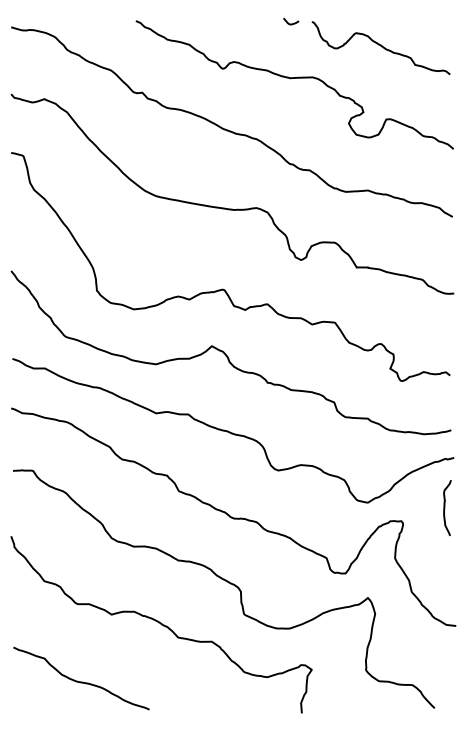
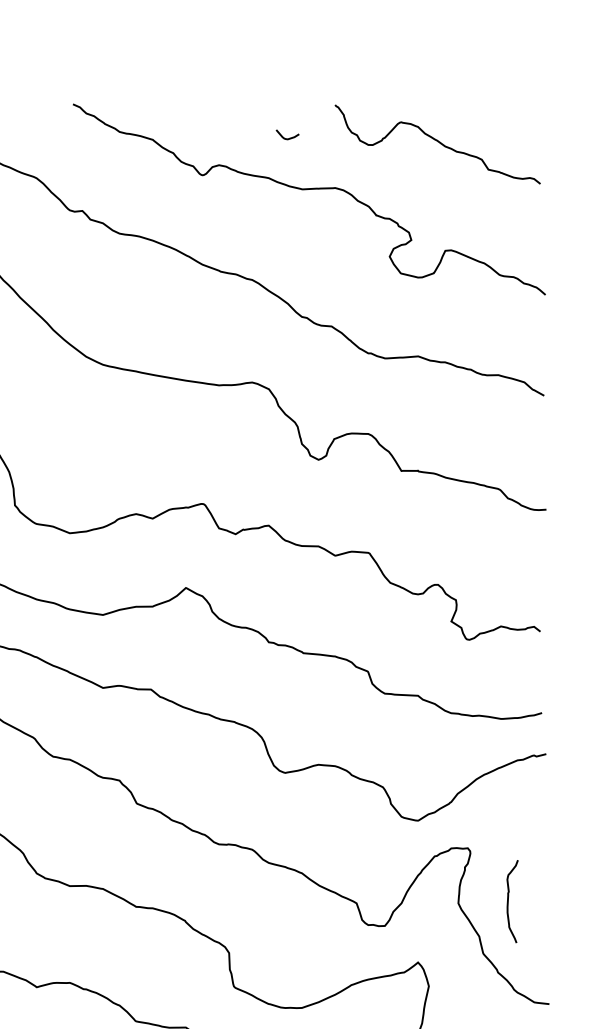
curve: (291, 23) -> (288, 137), moved
curve: (445, 508) -> (509, 902), moved

